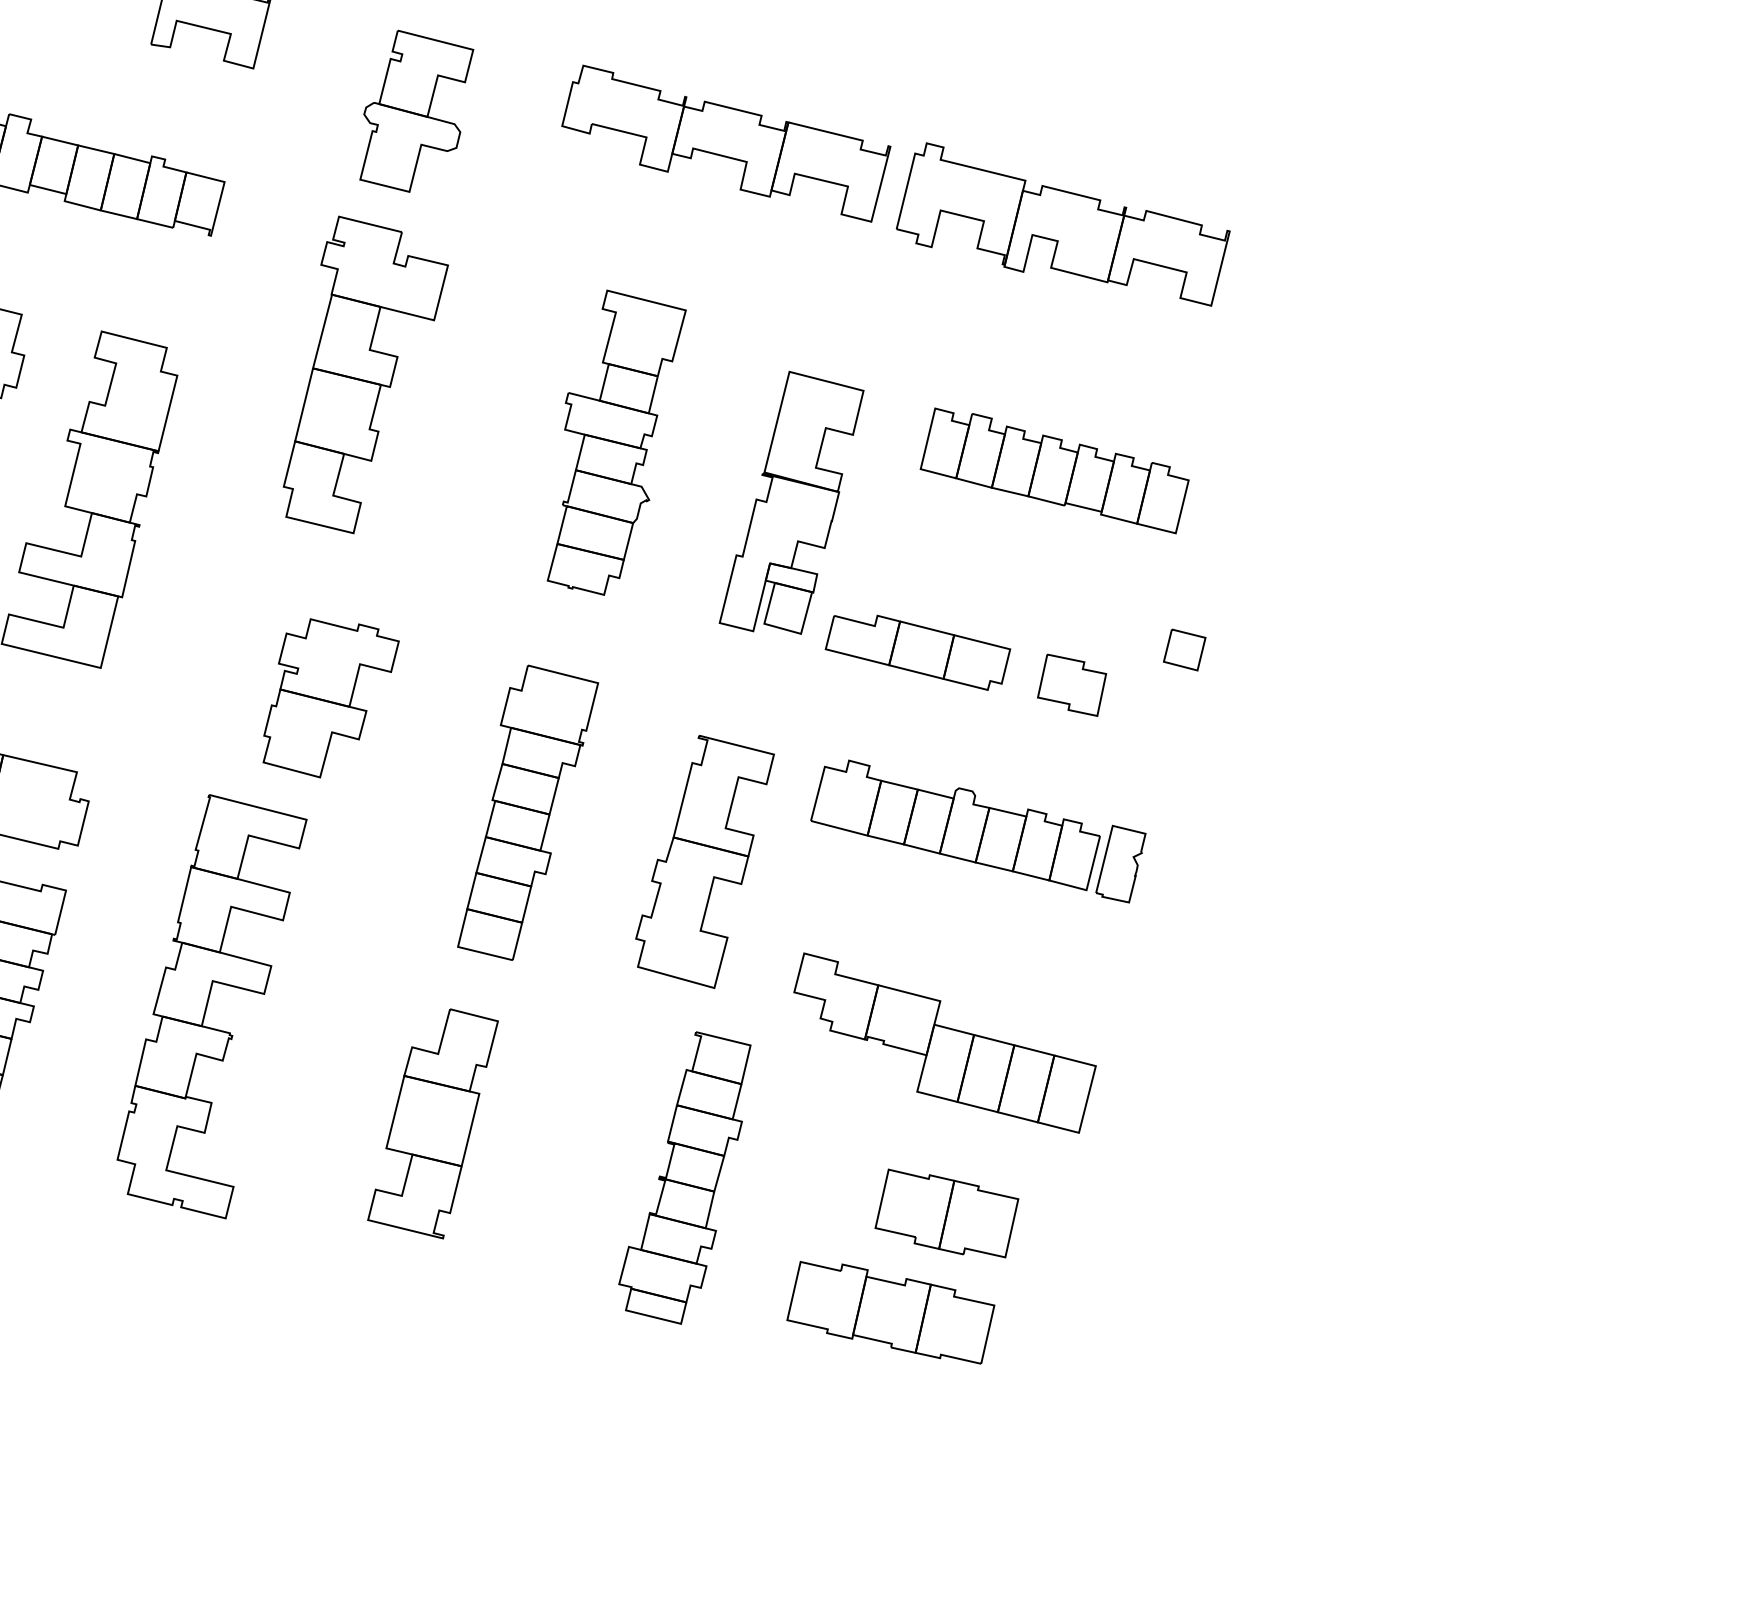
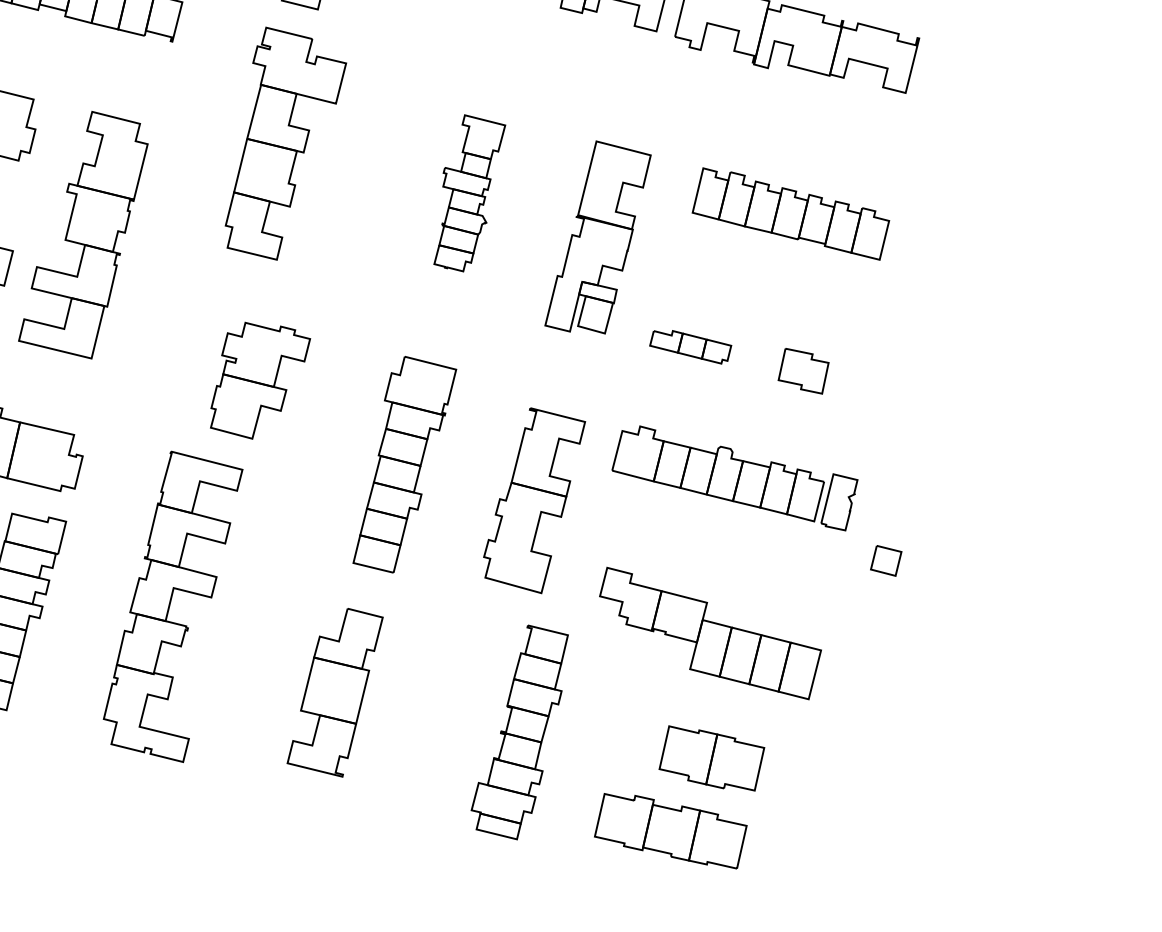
part: (616, 442) -> (469, 193), size x0.7
part: (1184, 649) -> (886, 560), moved
part: (917, 652) -> (690, 347), size x0.6

